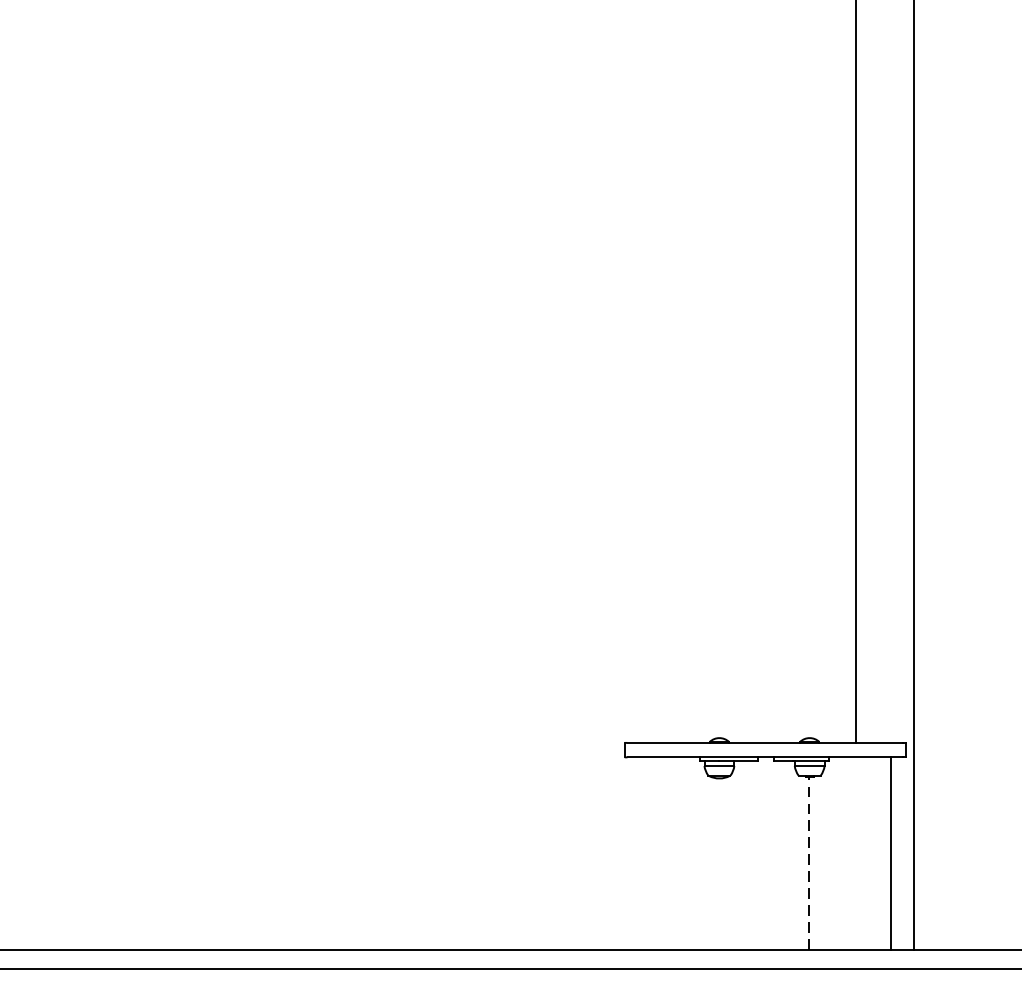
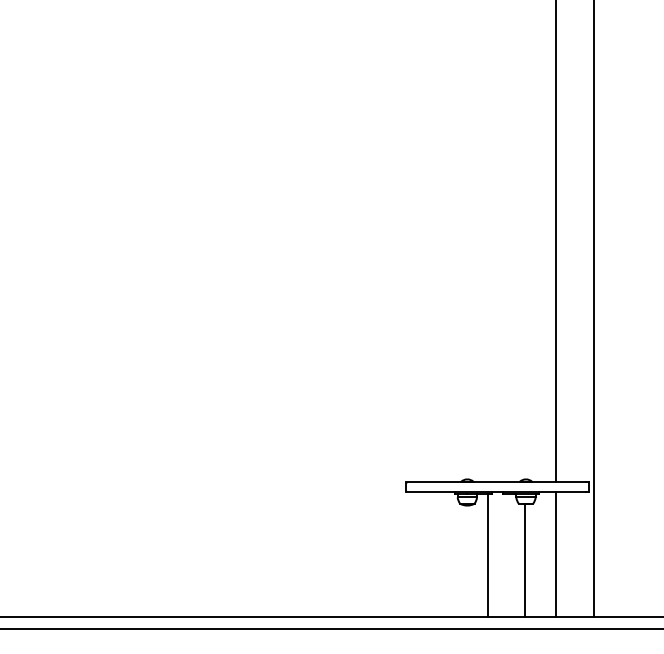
line: (890, 852) -> (555, 553), moved
line: (750, 855) -> (487, 555), added
line: (808, 863) -> (525, 560), dashed -> solid

